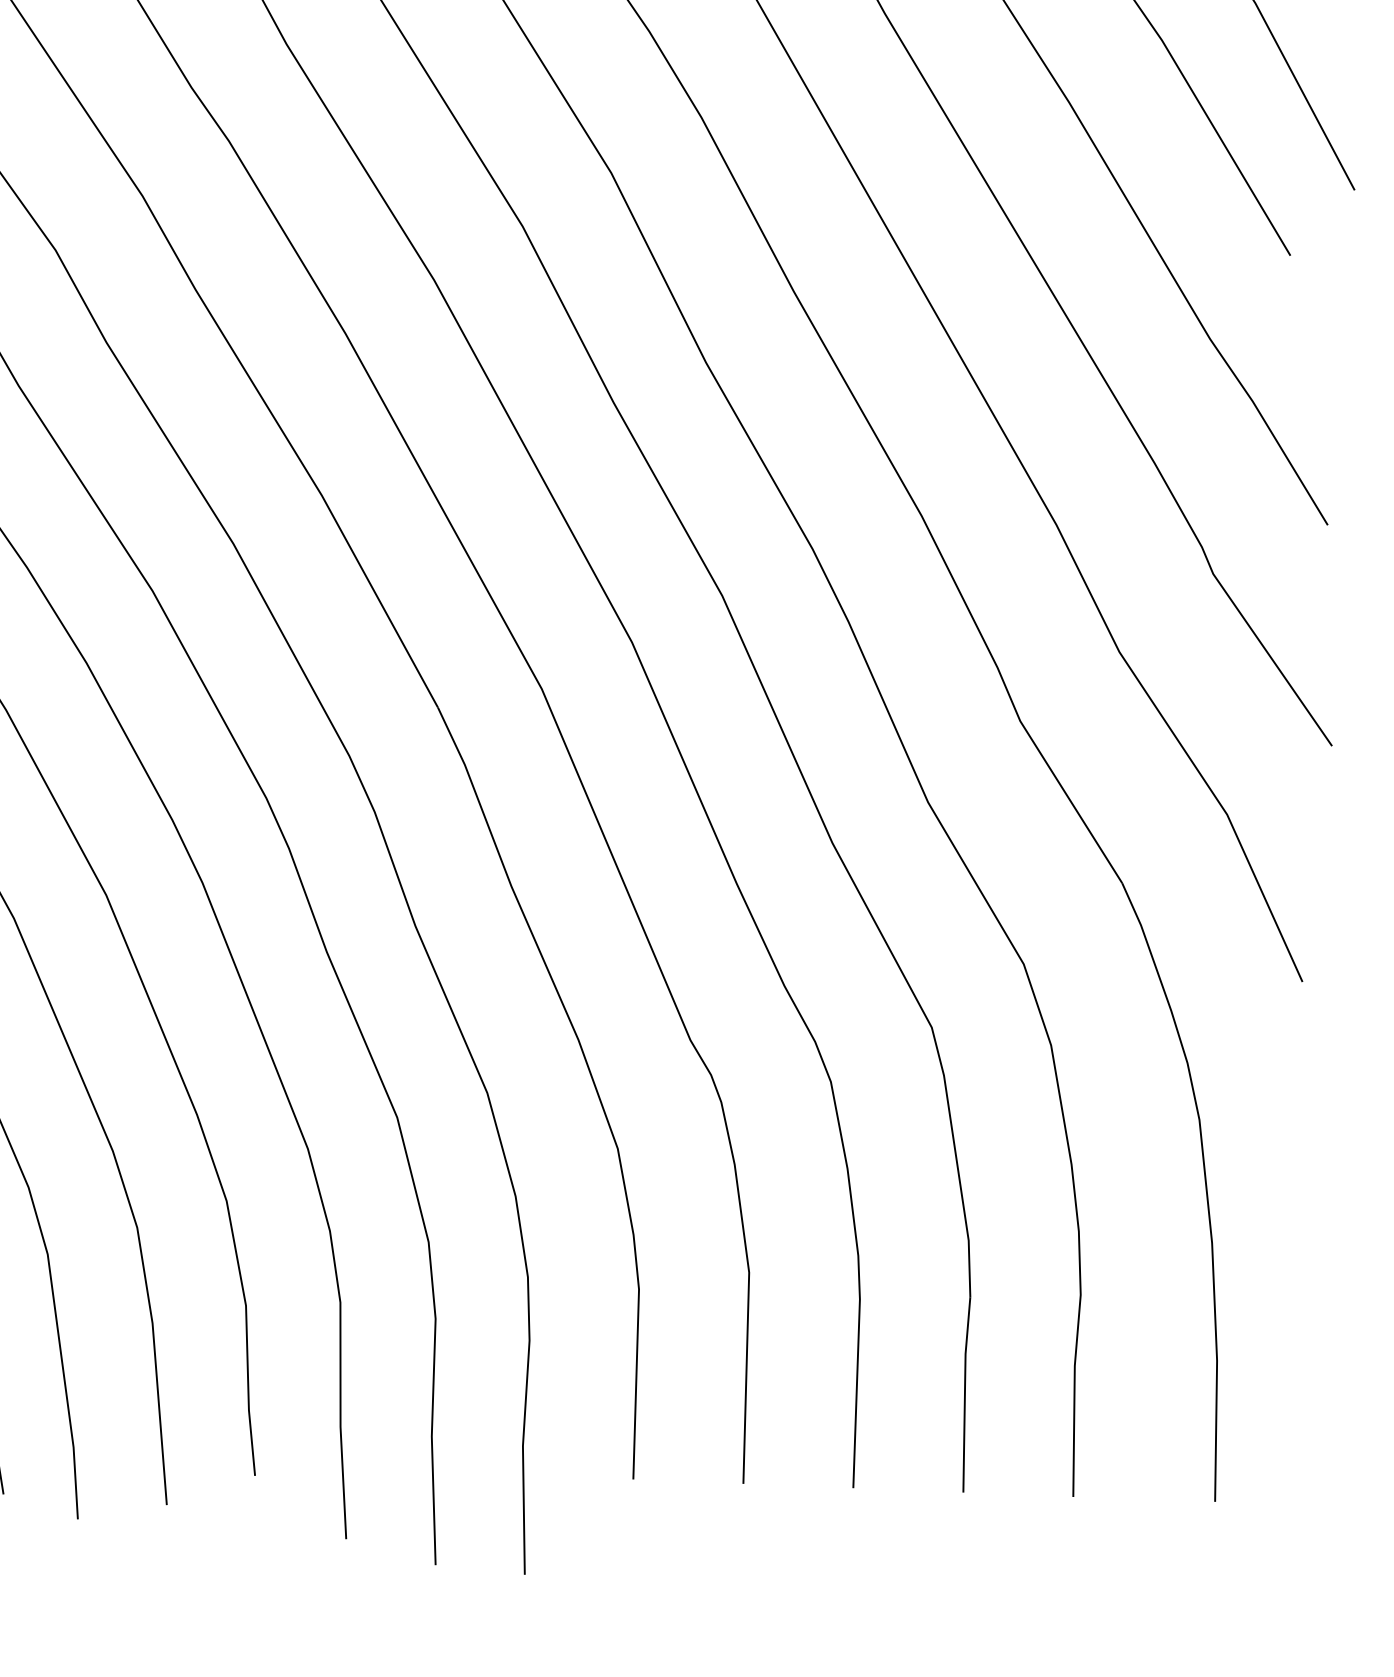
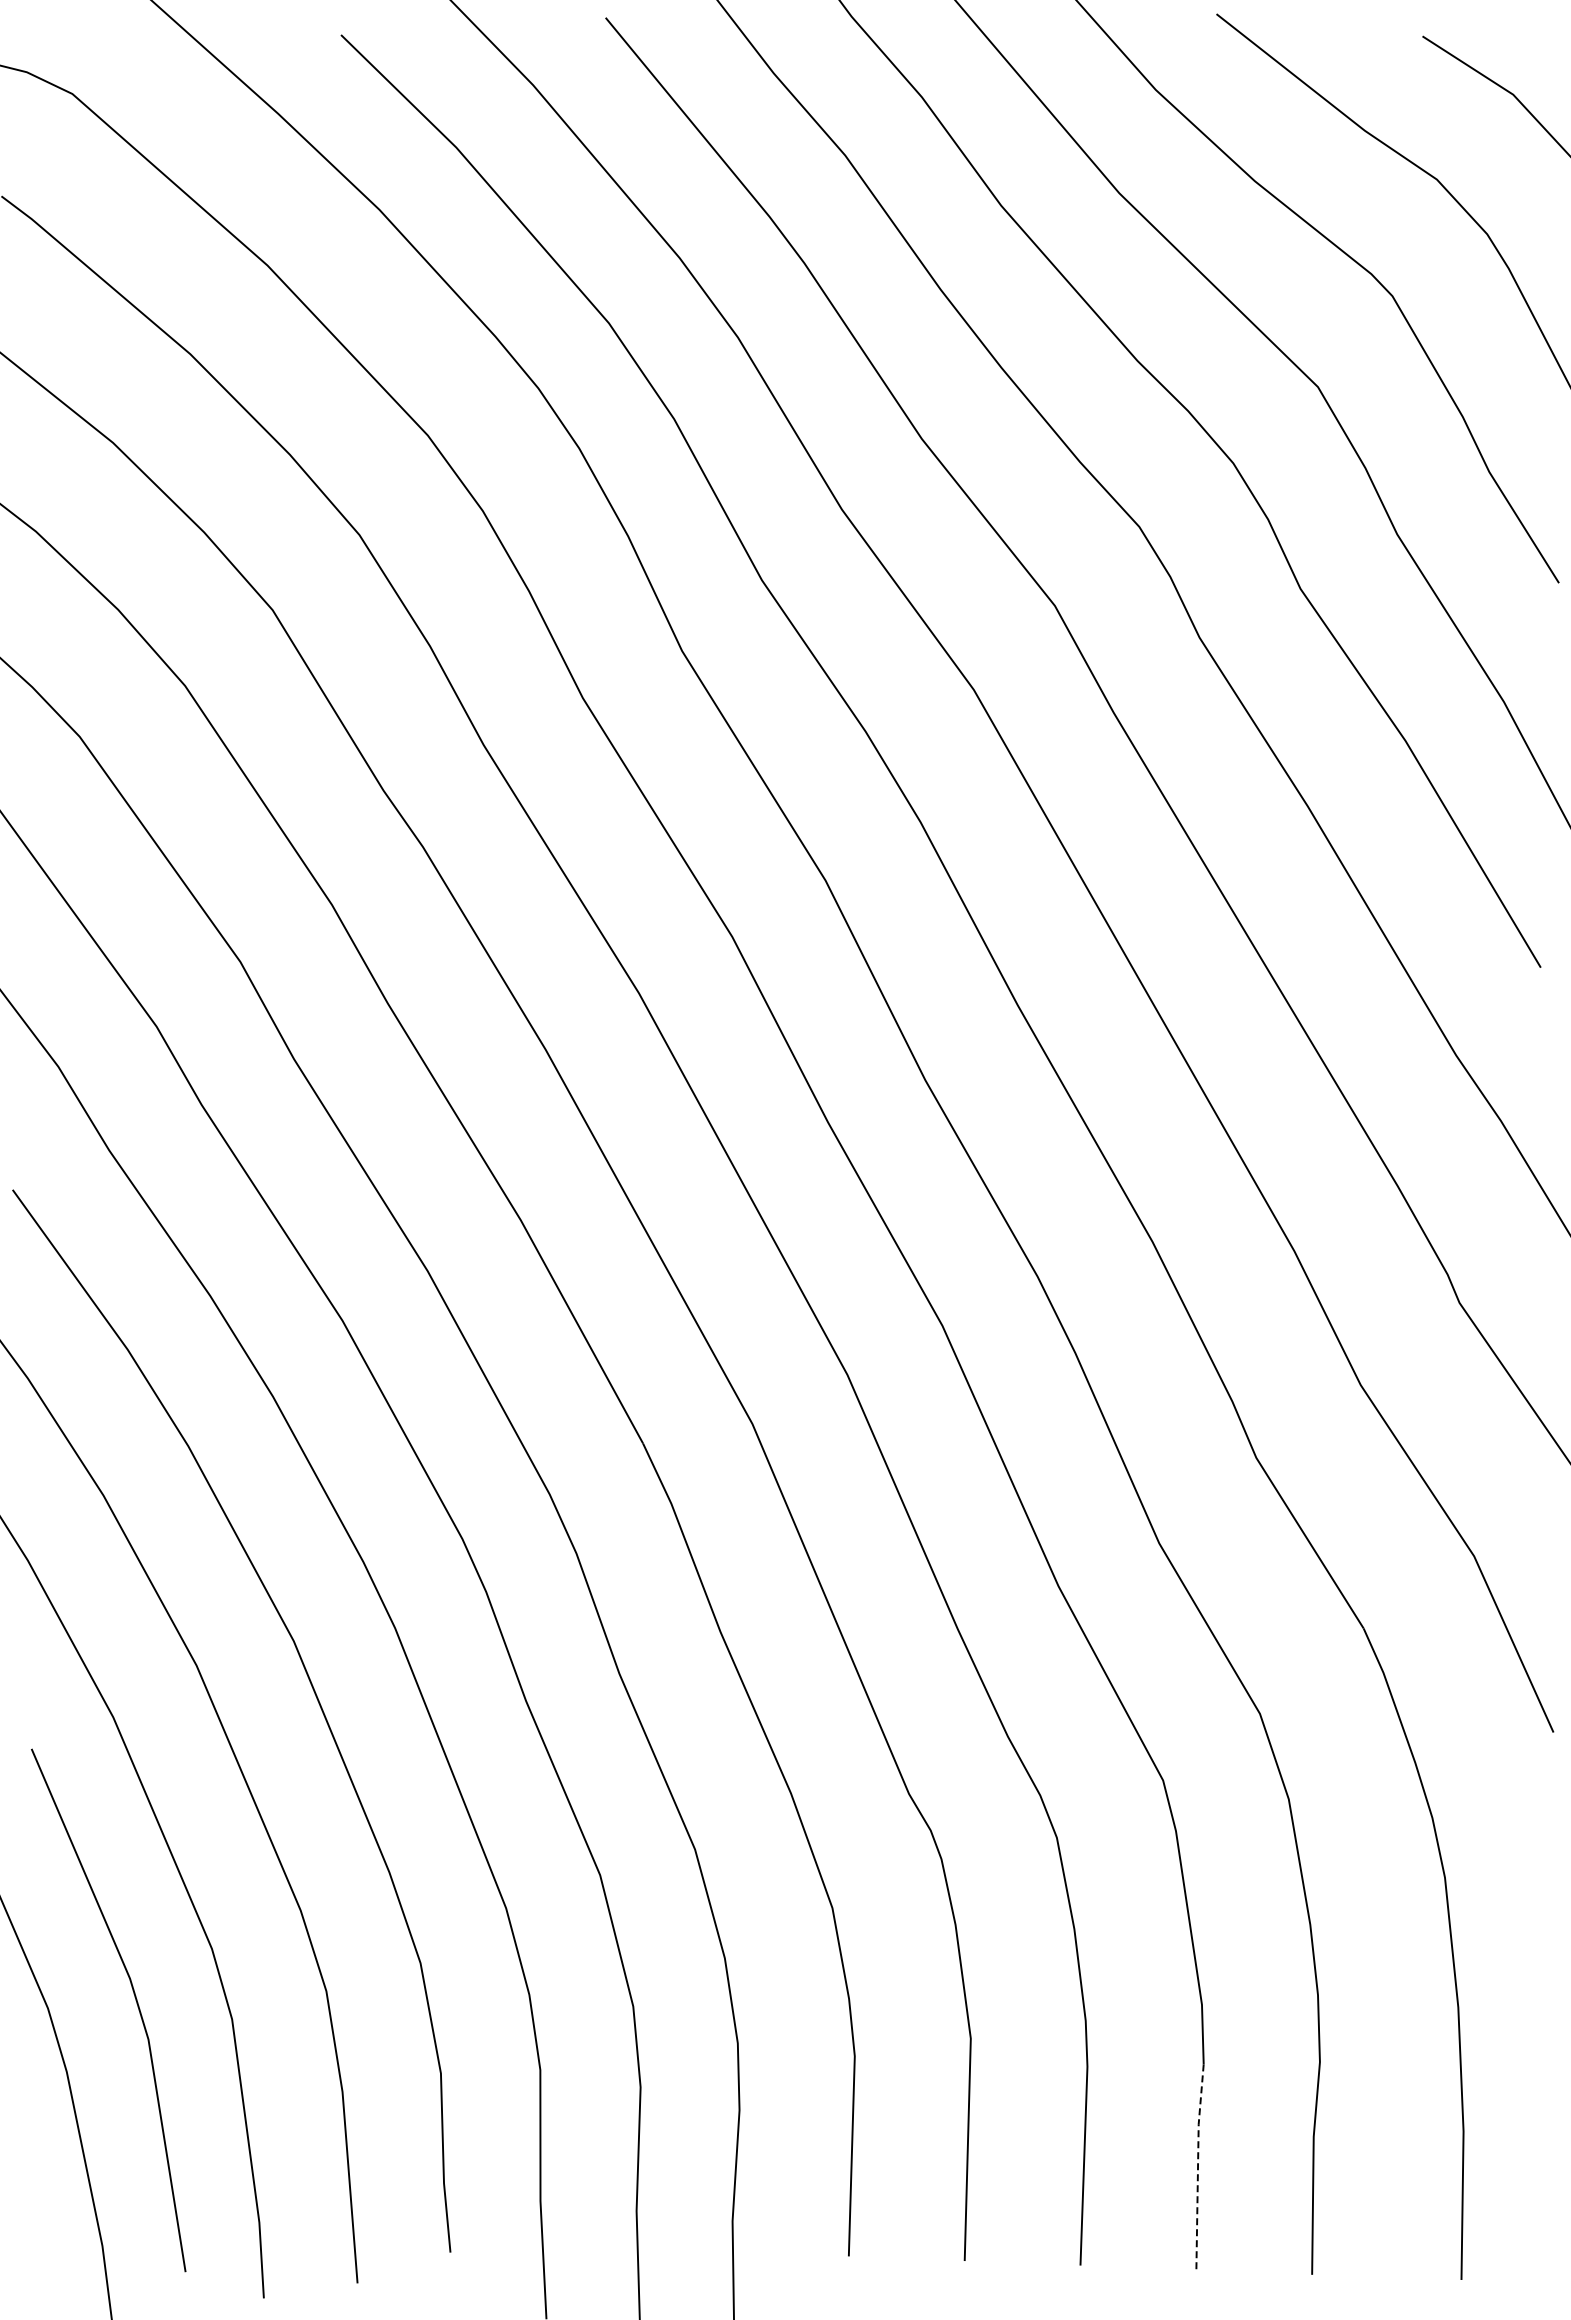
line: (965, 1394) -> (1198, 2166), solid -> dashed

